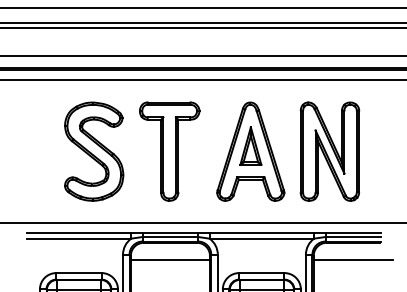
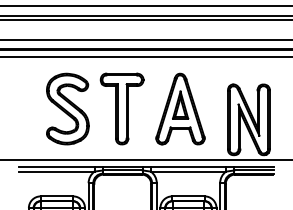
part: (329, 151) -> (248, 119), moved
line: (170, 259) -> (122, 186), removed
line: (352, 259) -> (253, 186), removed

